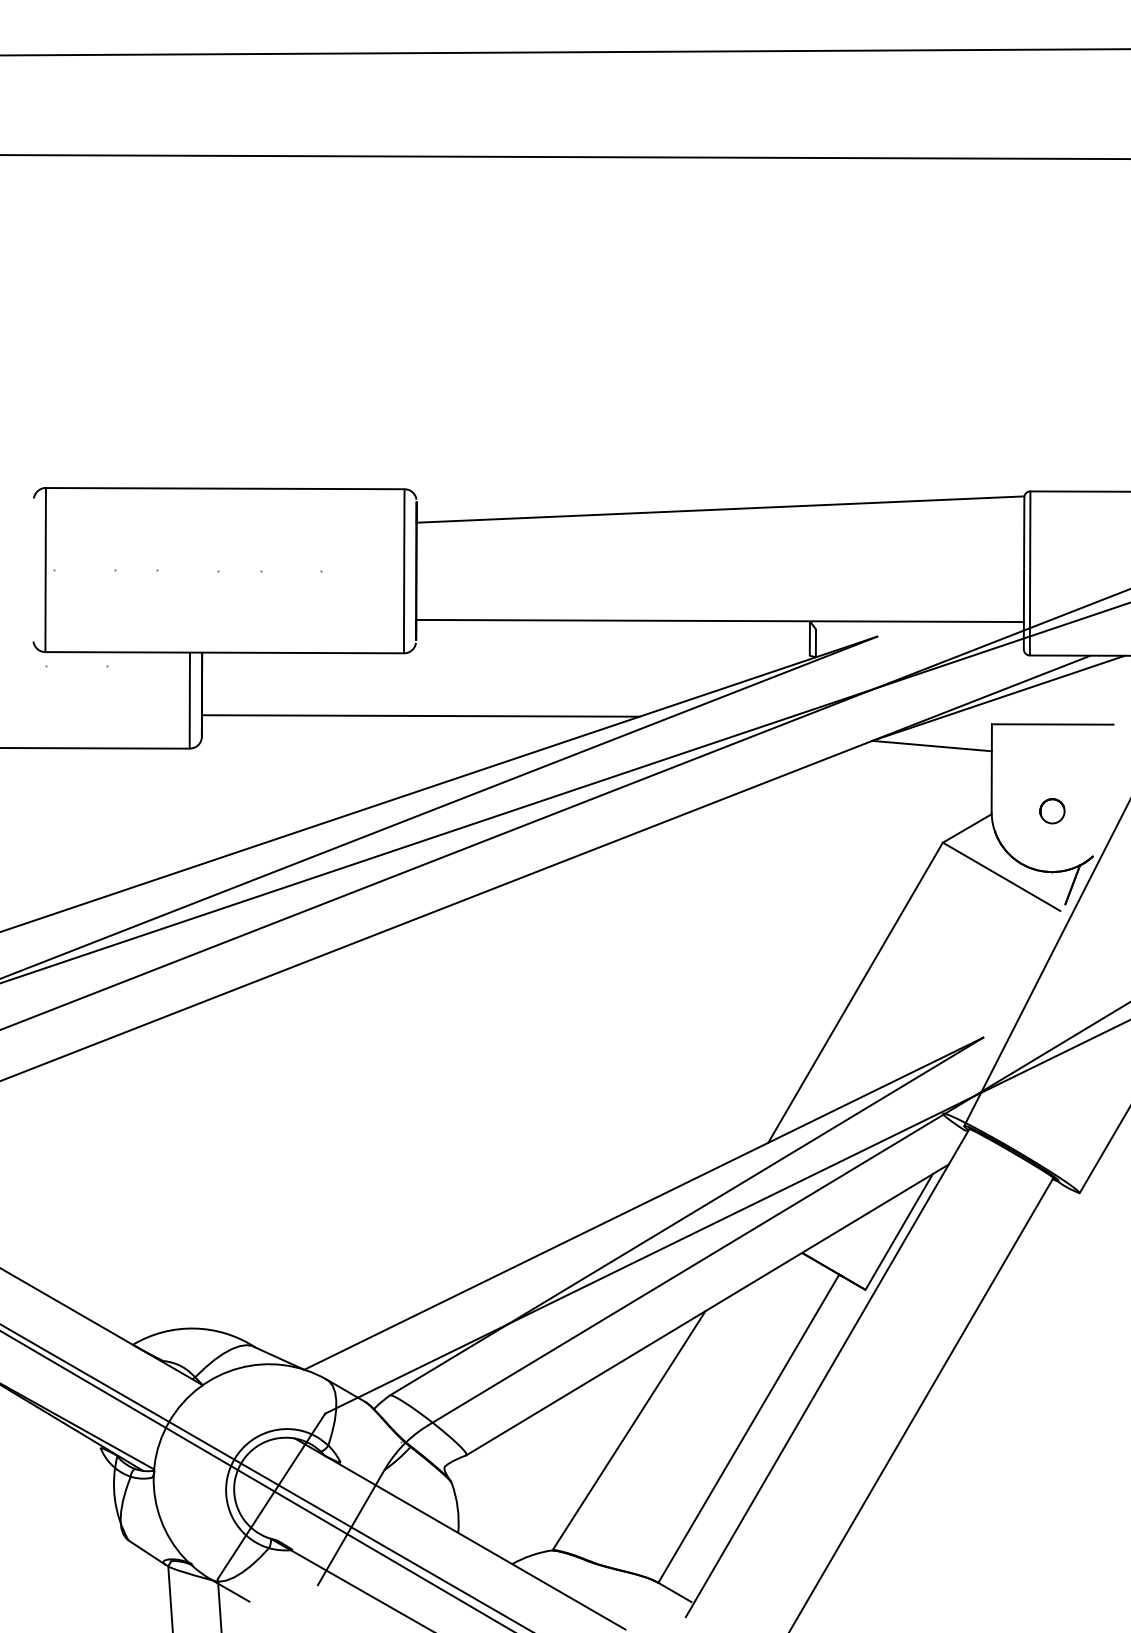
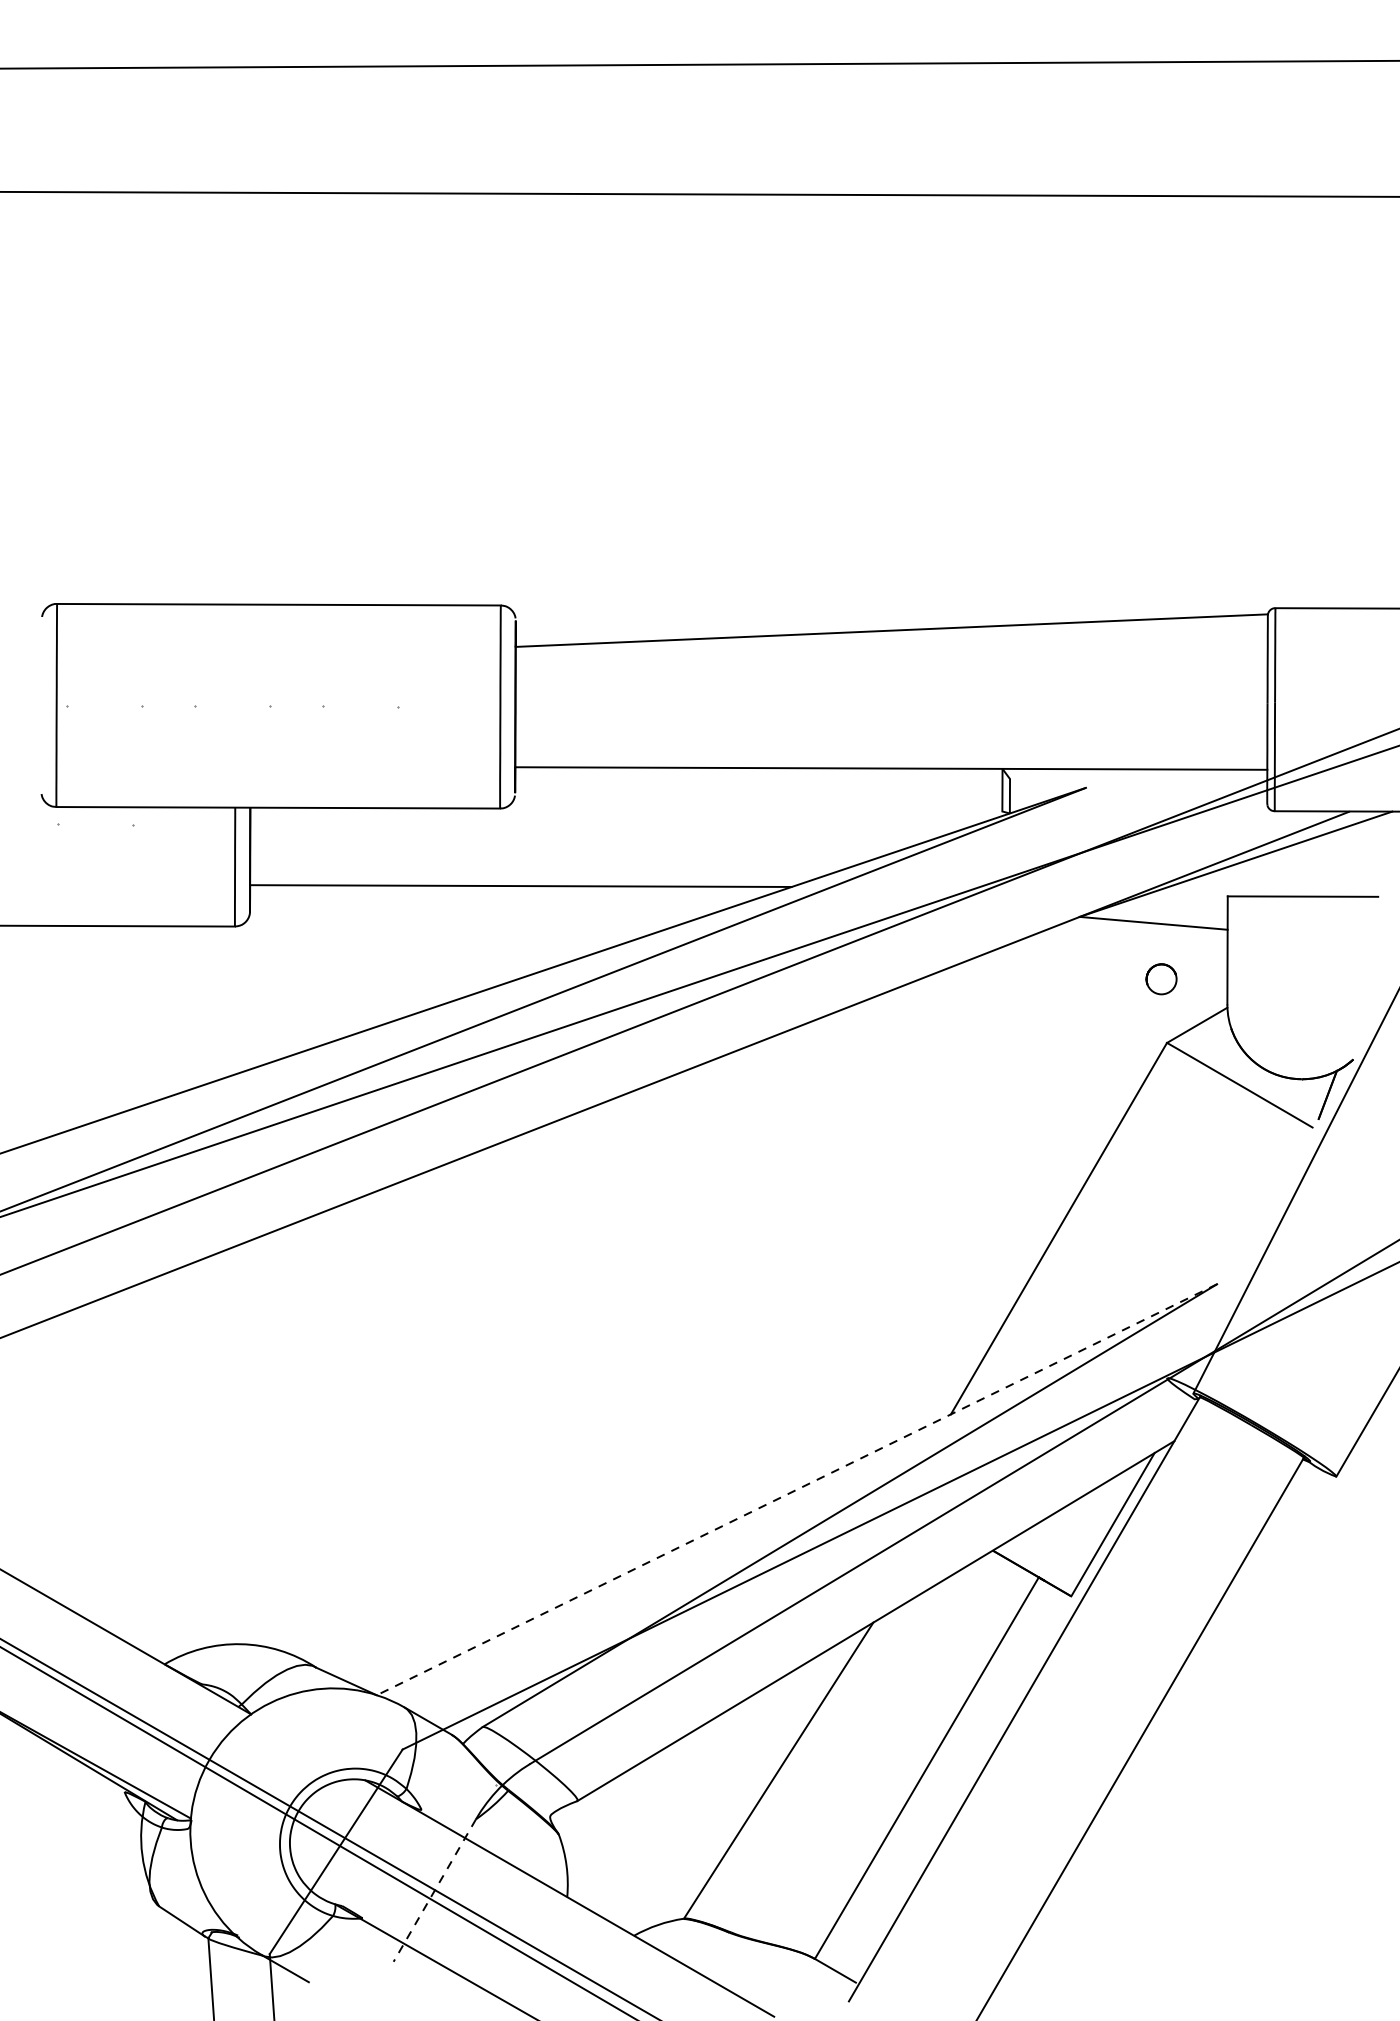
circle: (1052, 811) -> (1161, 979), moved
line: (643, 1203) -> (796, 1489), solid -> dashed
line: (350, 1528) -> (433, 1891), solid -> dashed

